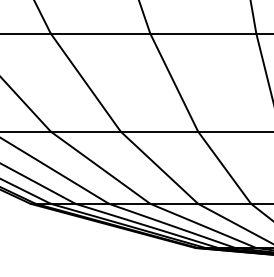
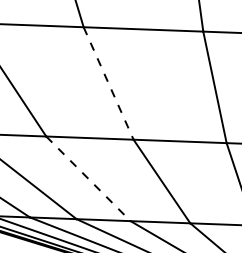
line: (174, 83) -> (108, 84), solid -> dashed
line: (159, 167) -> (88, 178), solid -> dashed

